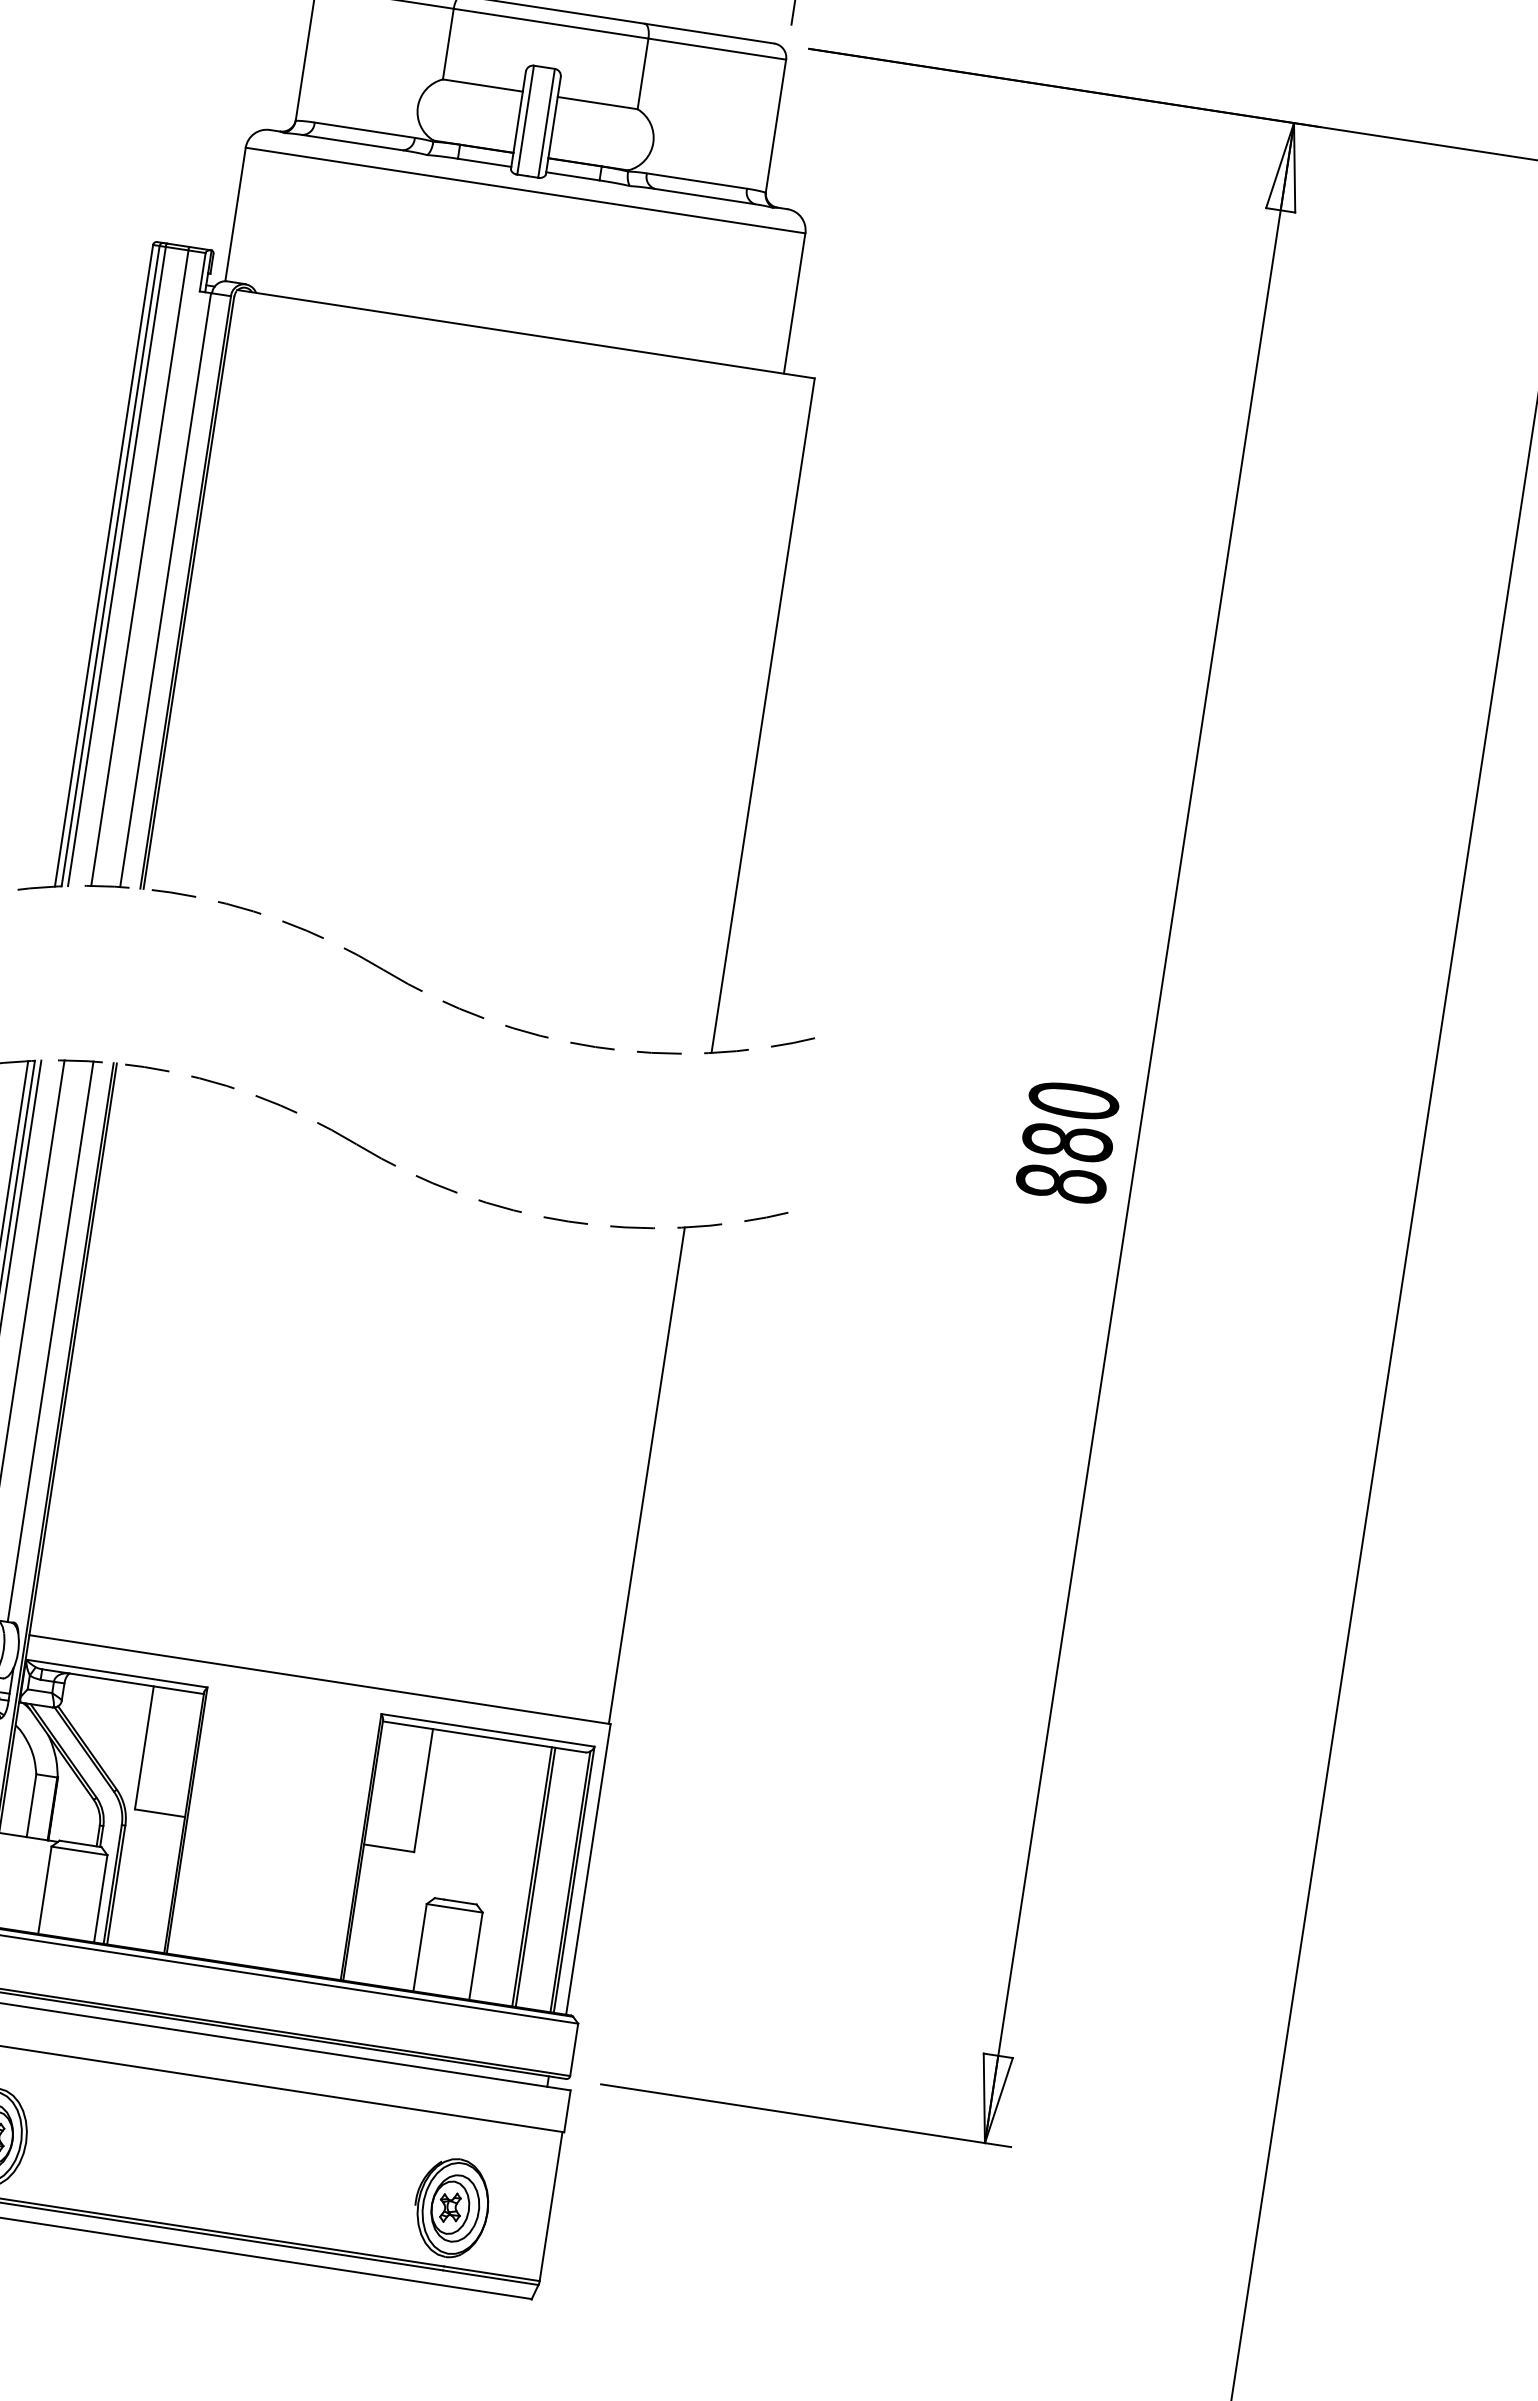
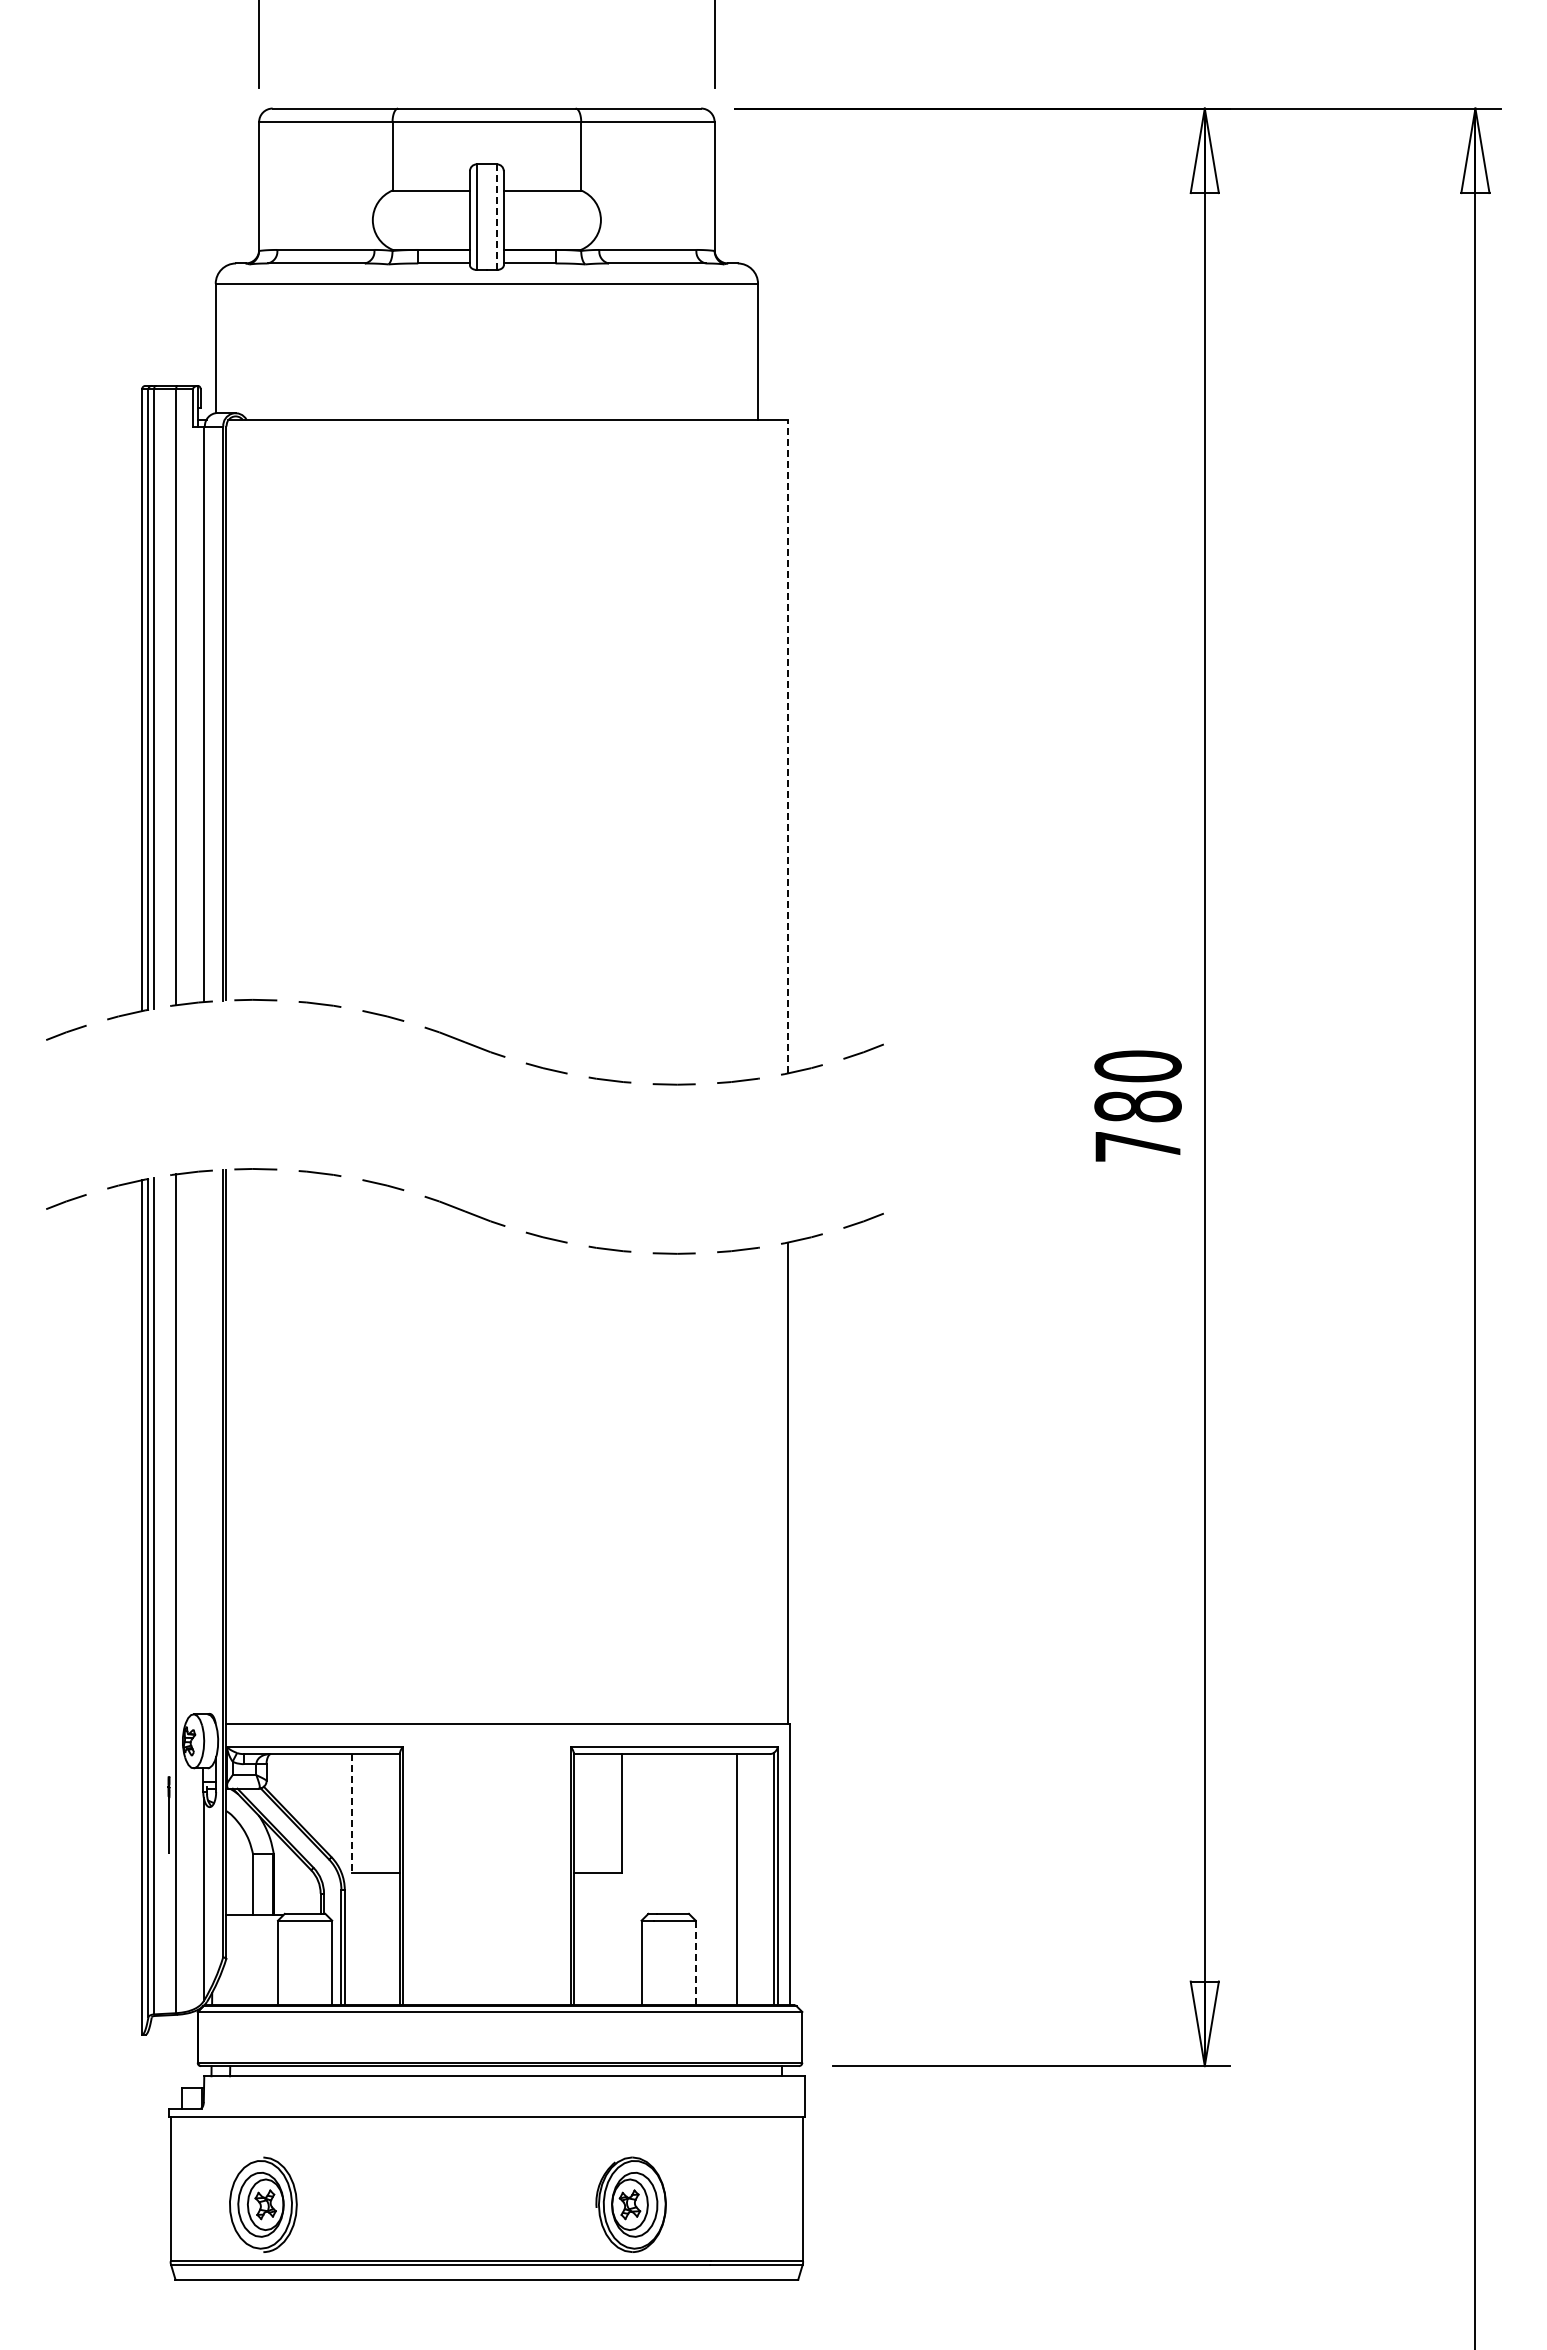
line: (546, 123) -> (497, 217), solid -> dashed
line: (762, 715) -> (787, 746), solid -> dashed
text: (1060, 1183) -> (1137, 1146), 880 -> 780
line: (50, 1341) -> (203, 1442), removed
line: (144, 1747) -> (351, 1813), solid -> dashed
line: (535, 1877) -> (740, 1879), removed
line: (475, 1955) -> (695, 1962), solid -> dashed
part: (450, 2207) -> (630, 2204), moved

